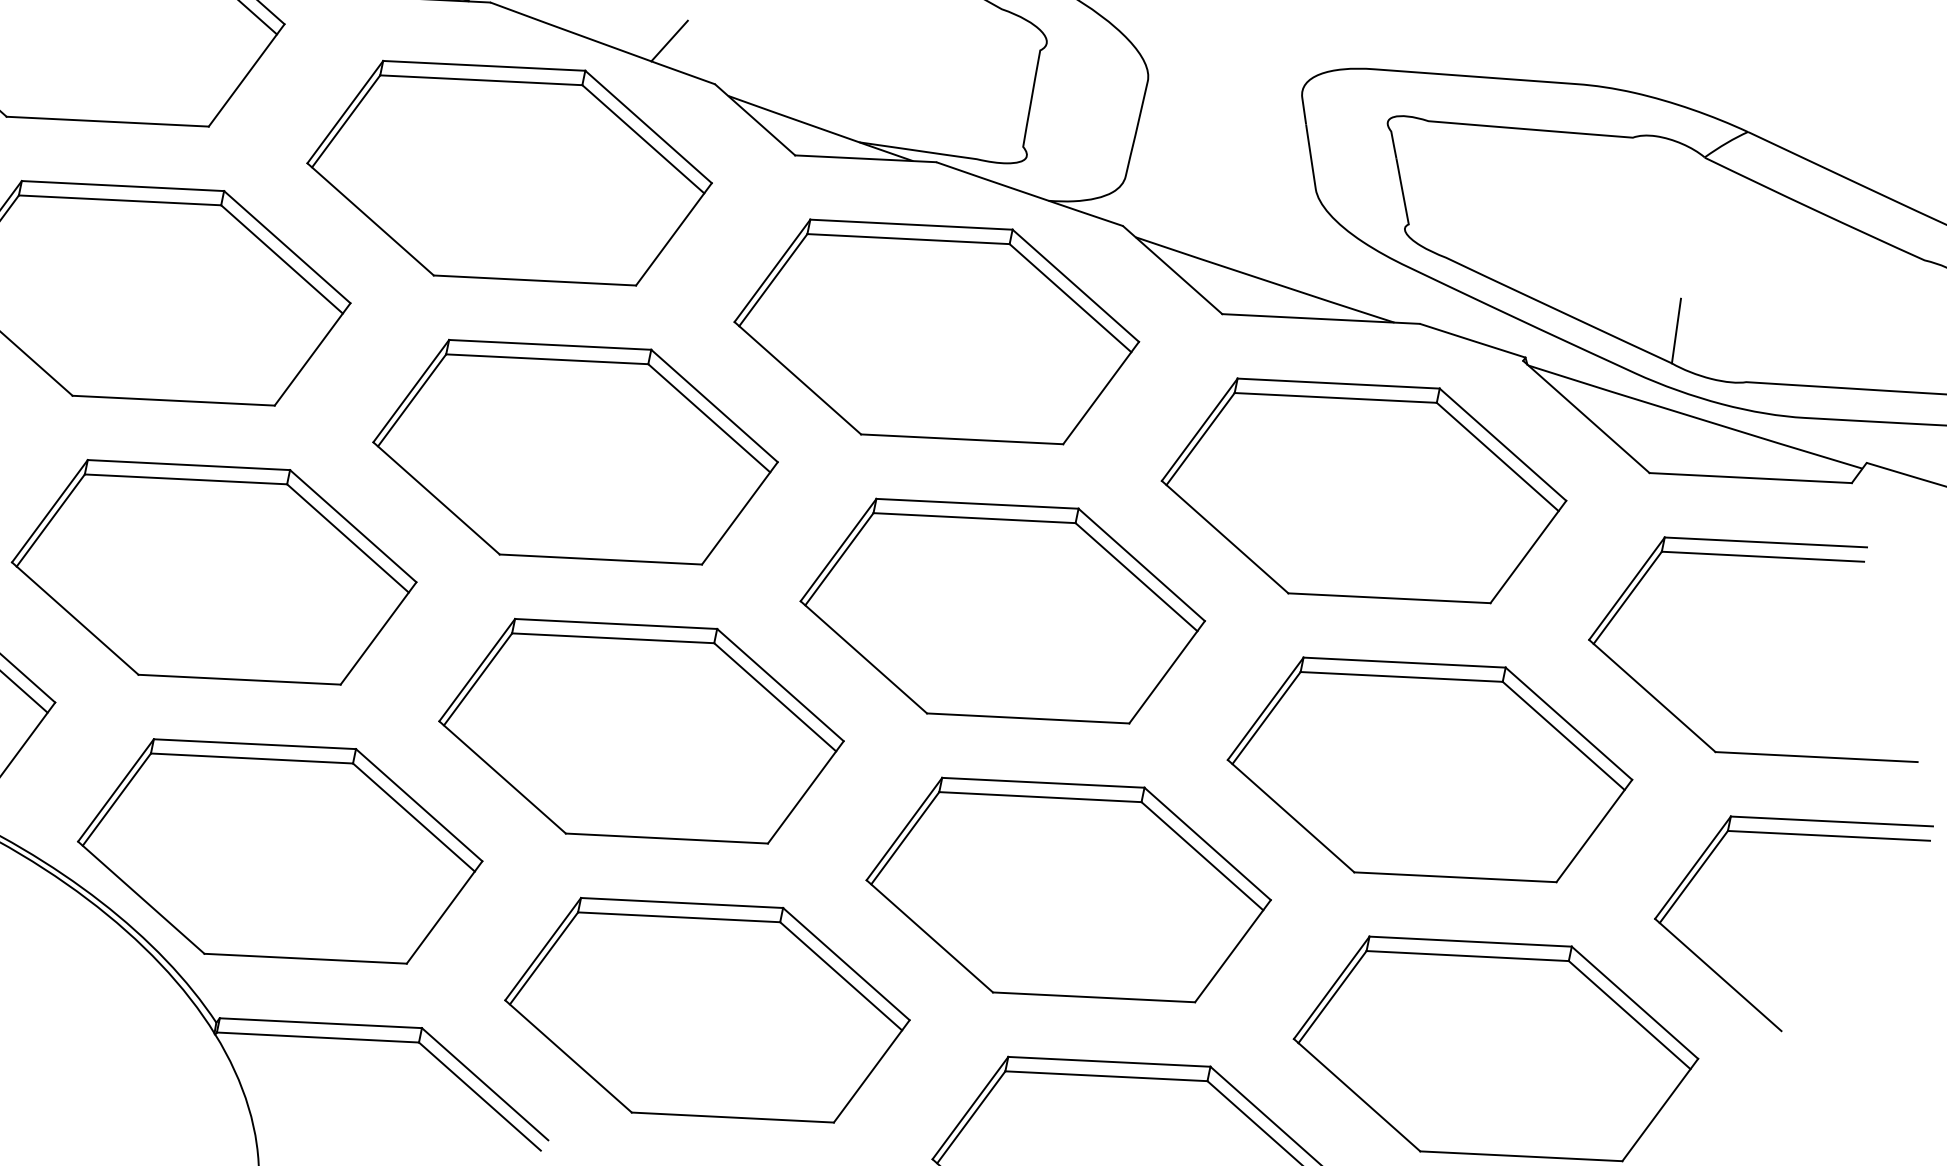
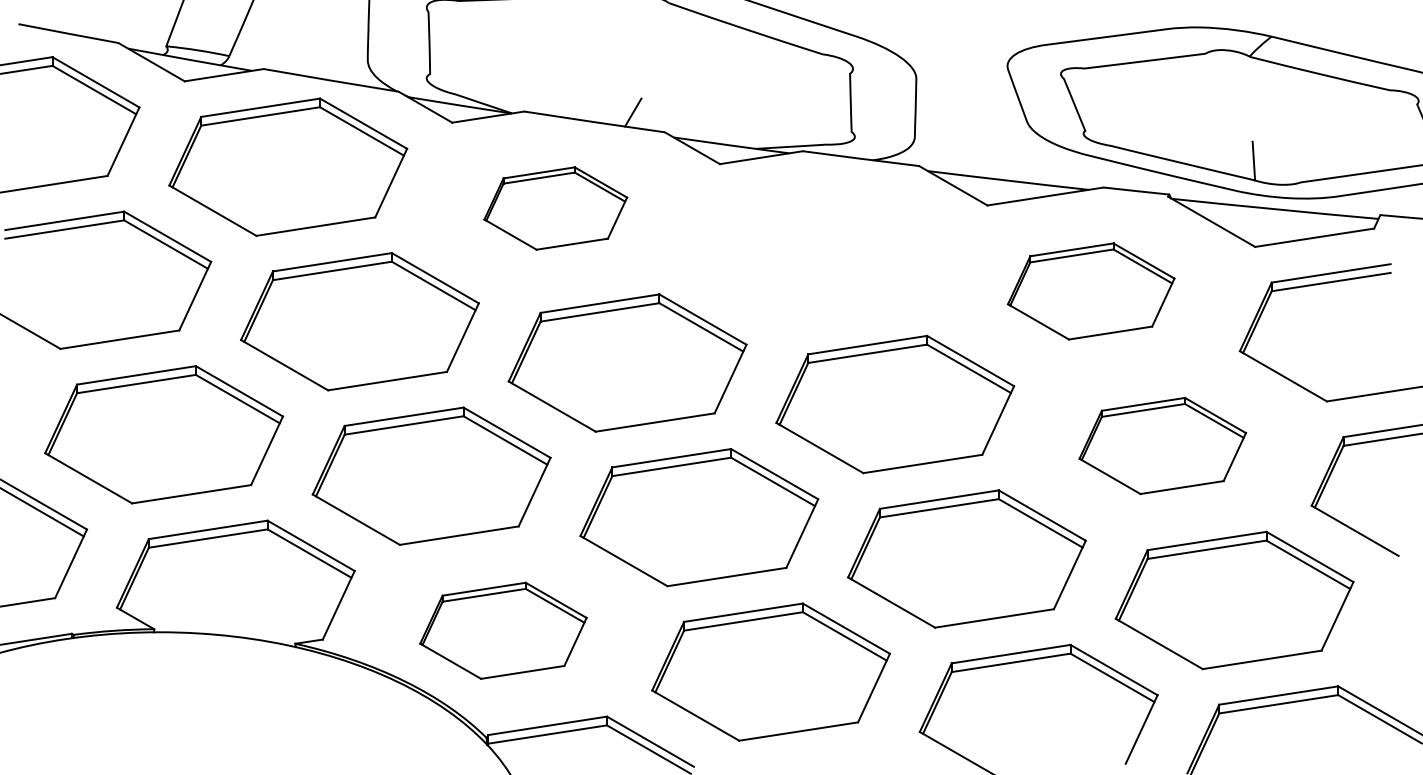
part: (508, 172) -> (555, 208), size x0.6
part: (936, 331) -> (823, 249), removed
part: (1364, 491) -> (1091, 291), size x0.7
part: (1429, 769) -> (1162, 445), size x0.7
part: (280, 851) -> (503, 630), size x0.7

